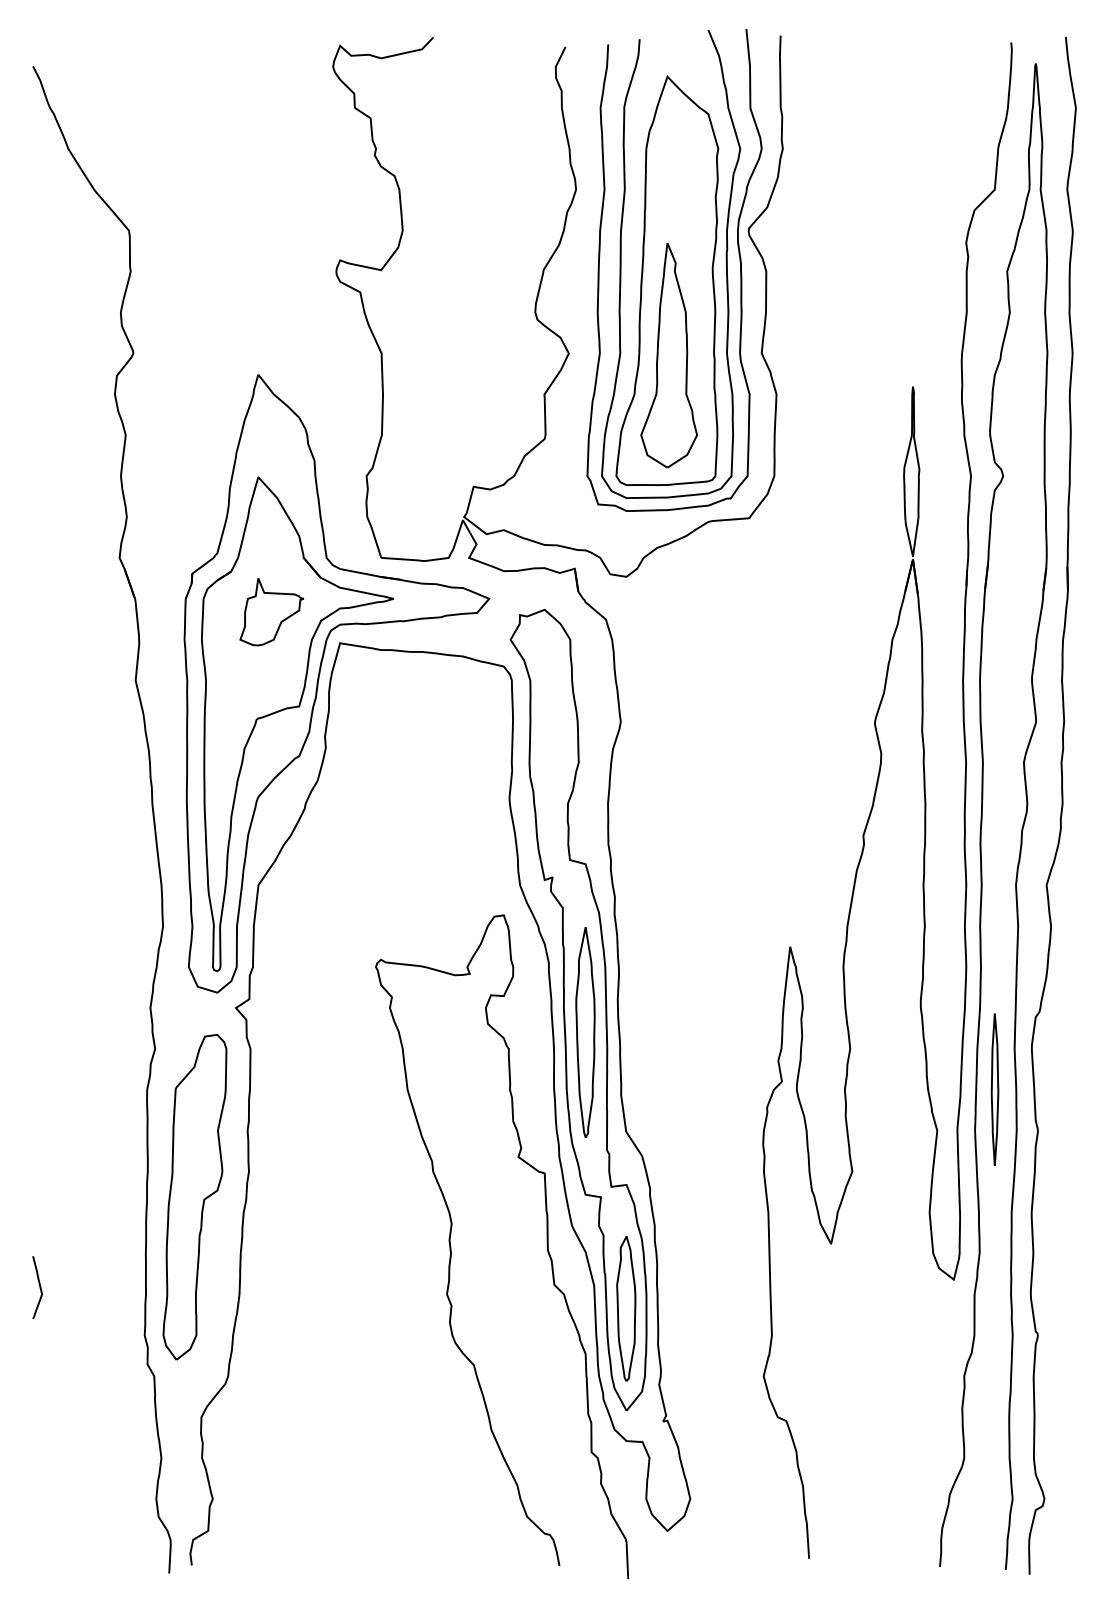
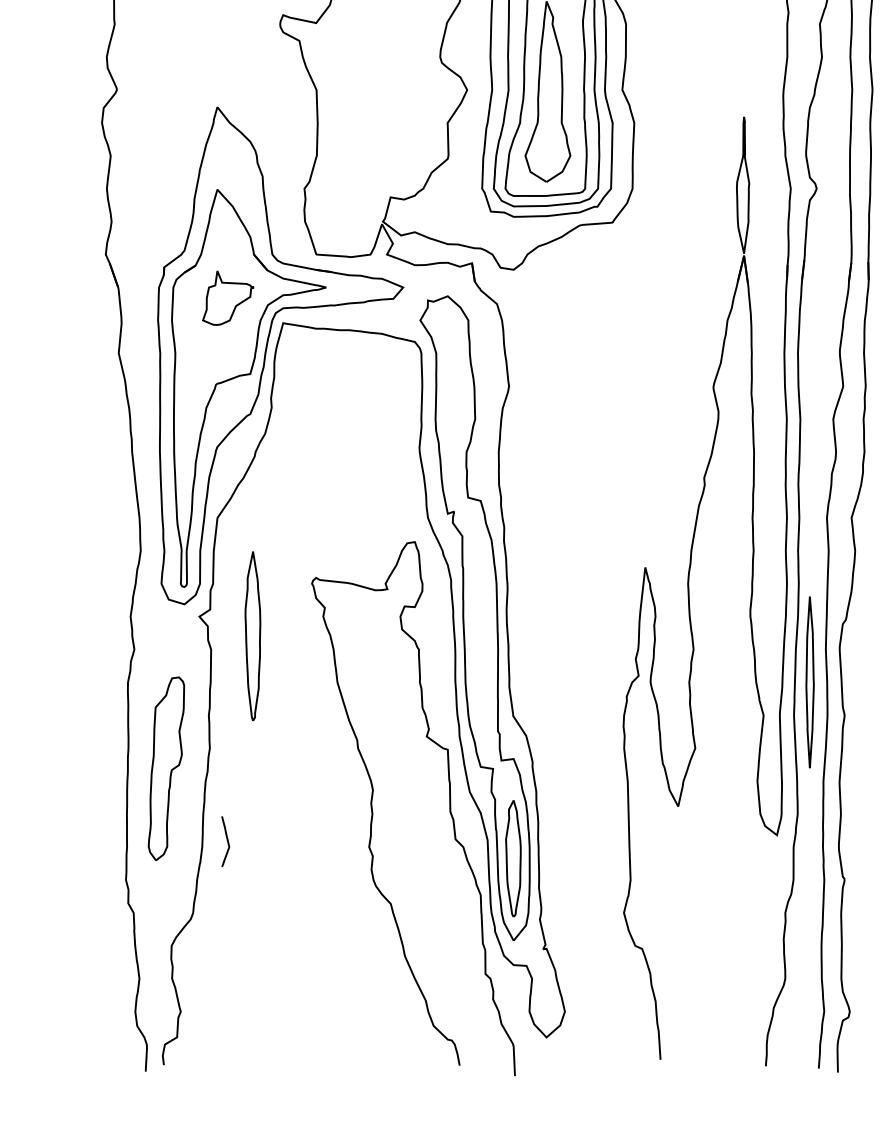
part: (585, 1031) -> (252, 635), moved
part: (994, 1089) -> (809, 682), size x1.4
part: (194, 1196) -> (166, 768), size x0.7
curve: (39, 1287) -> (227, 841), moved

